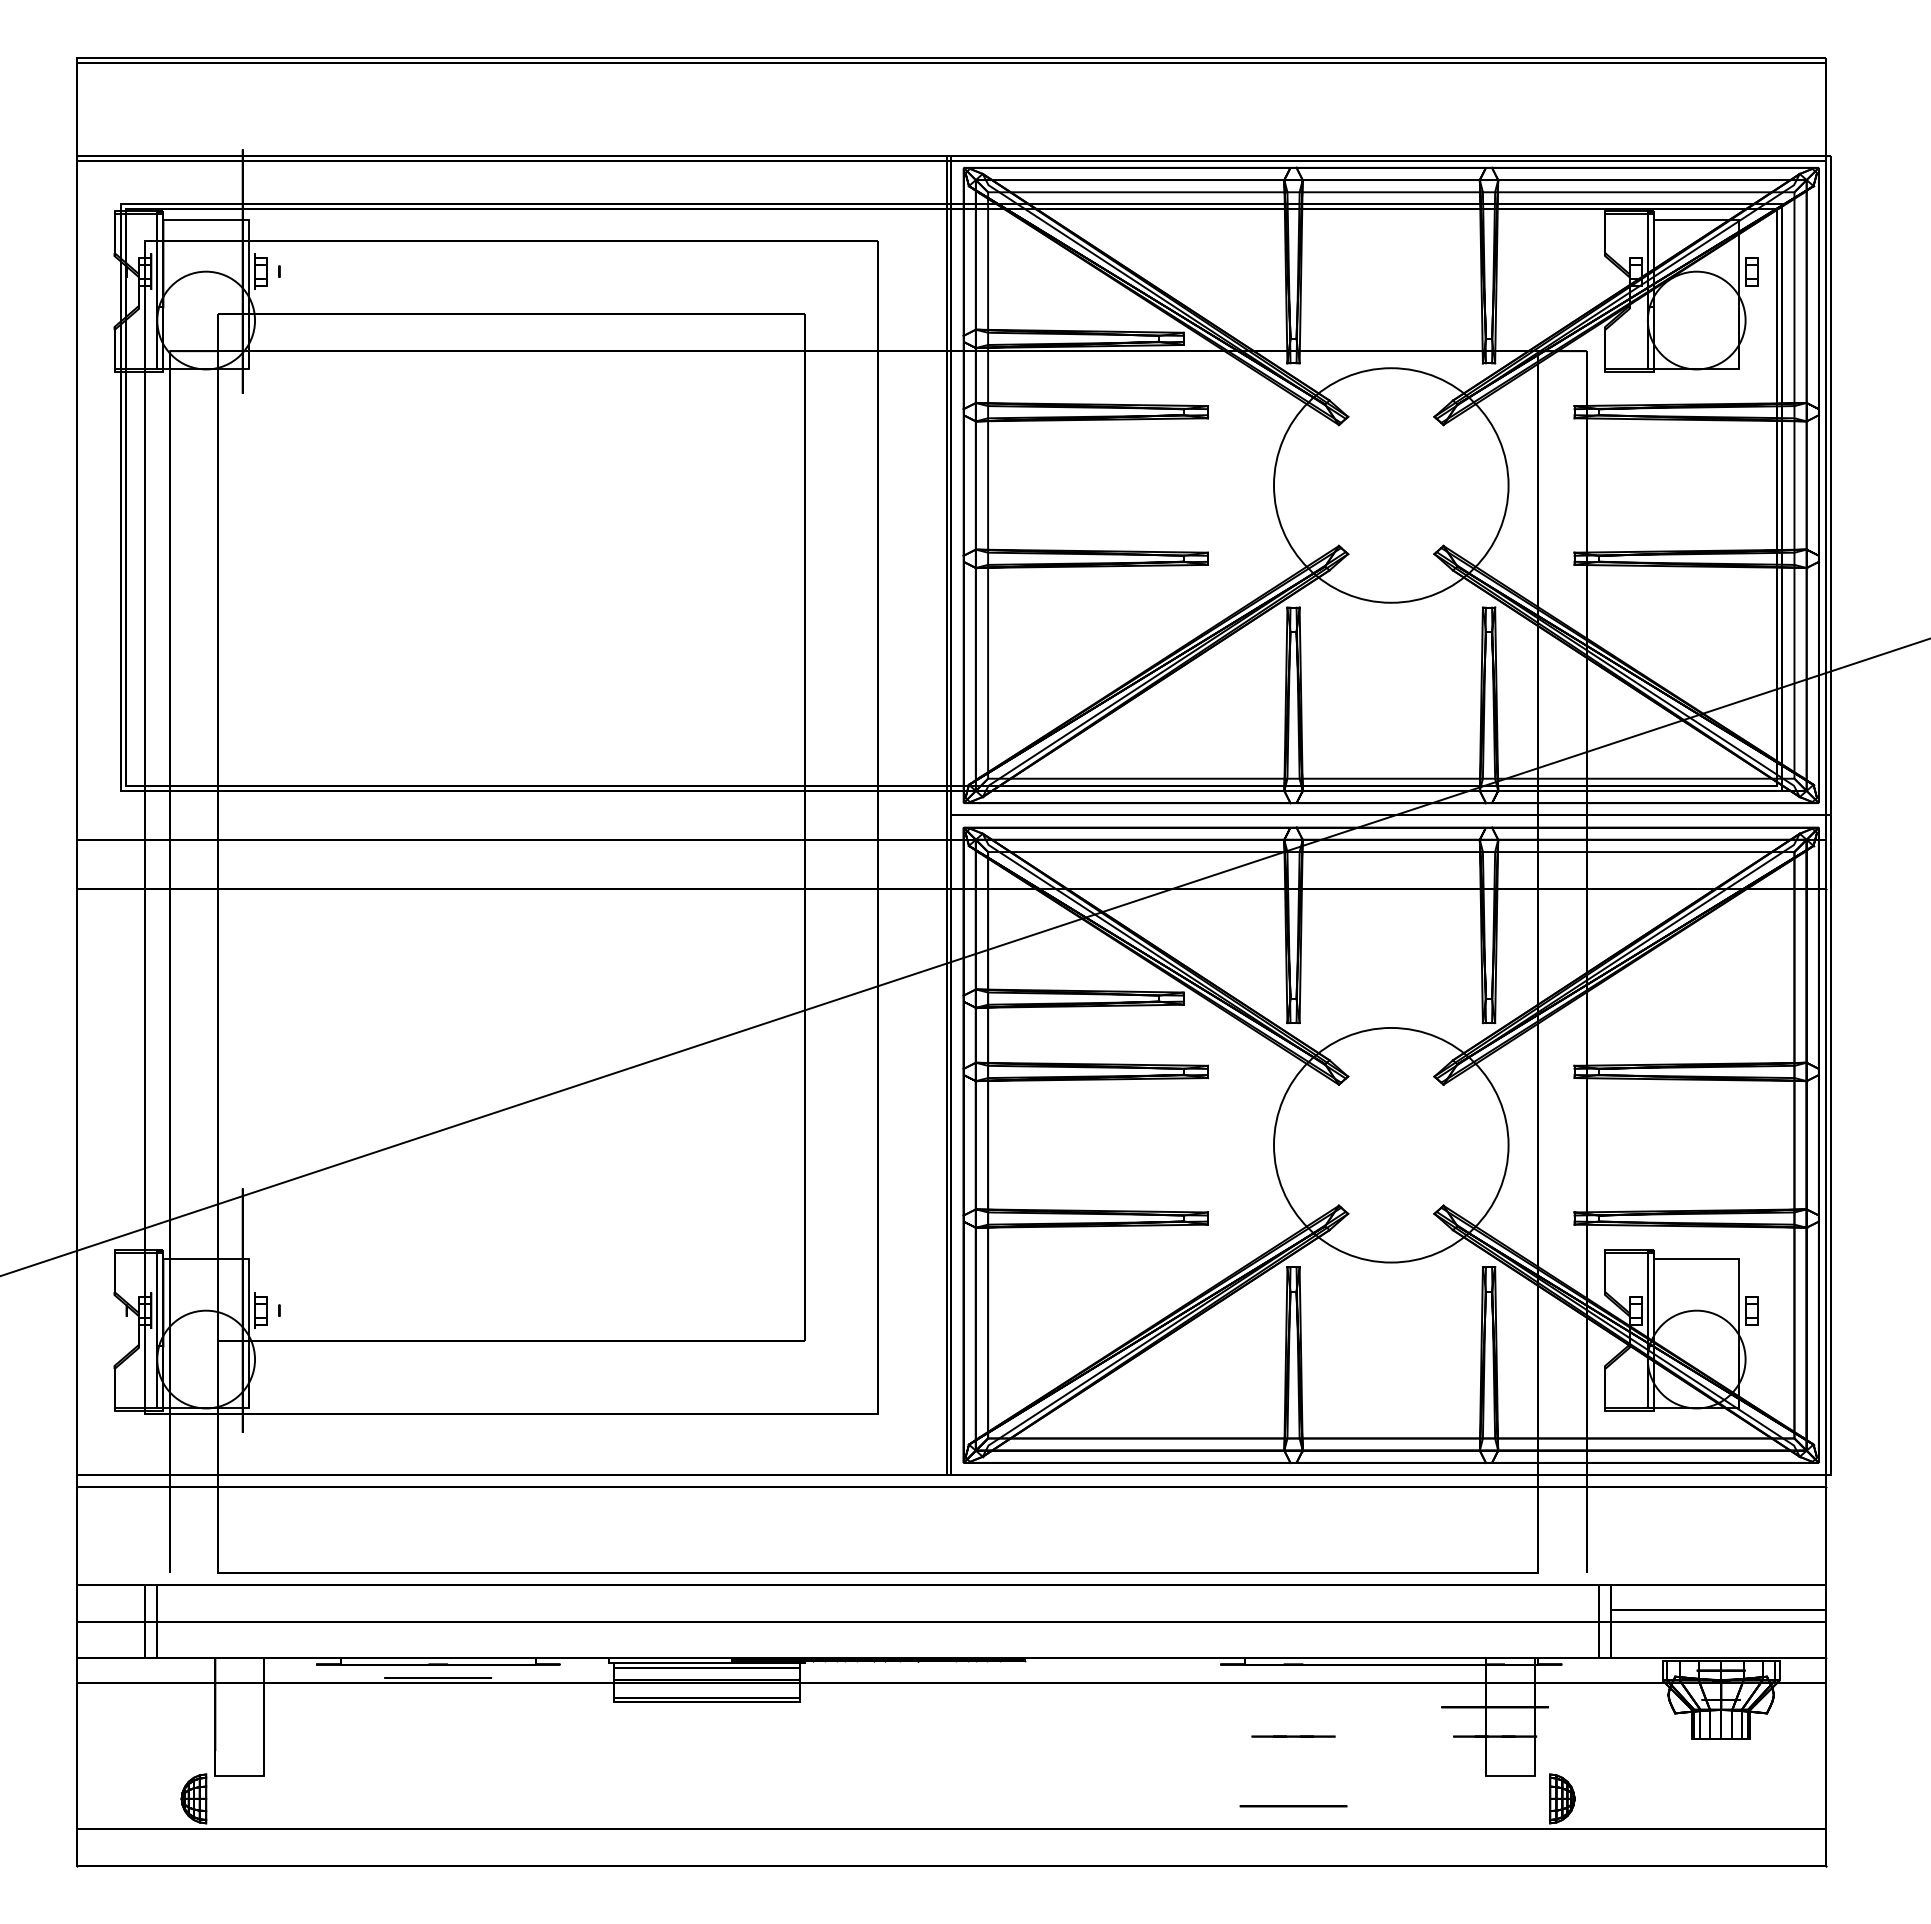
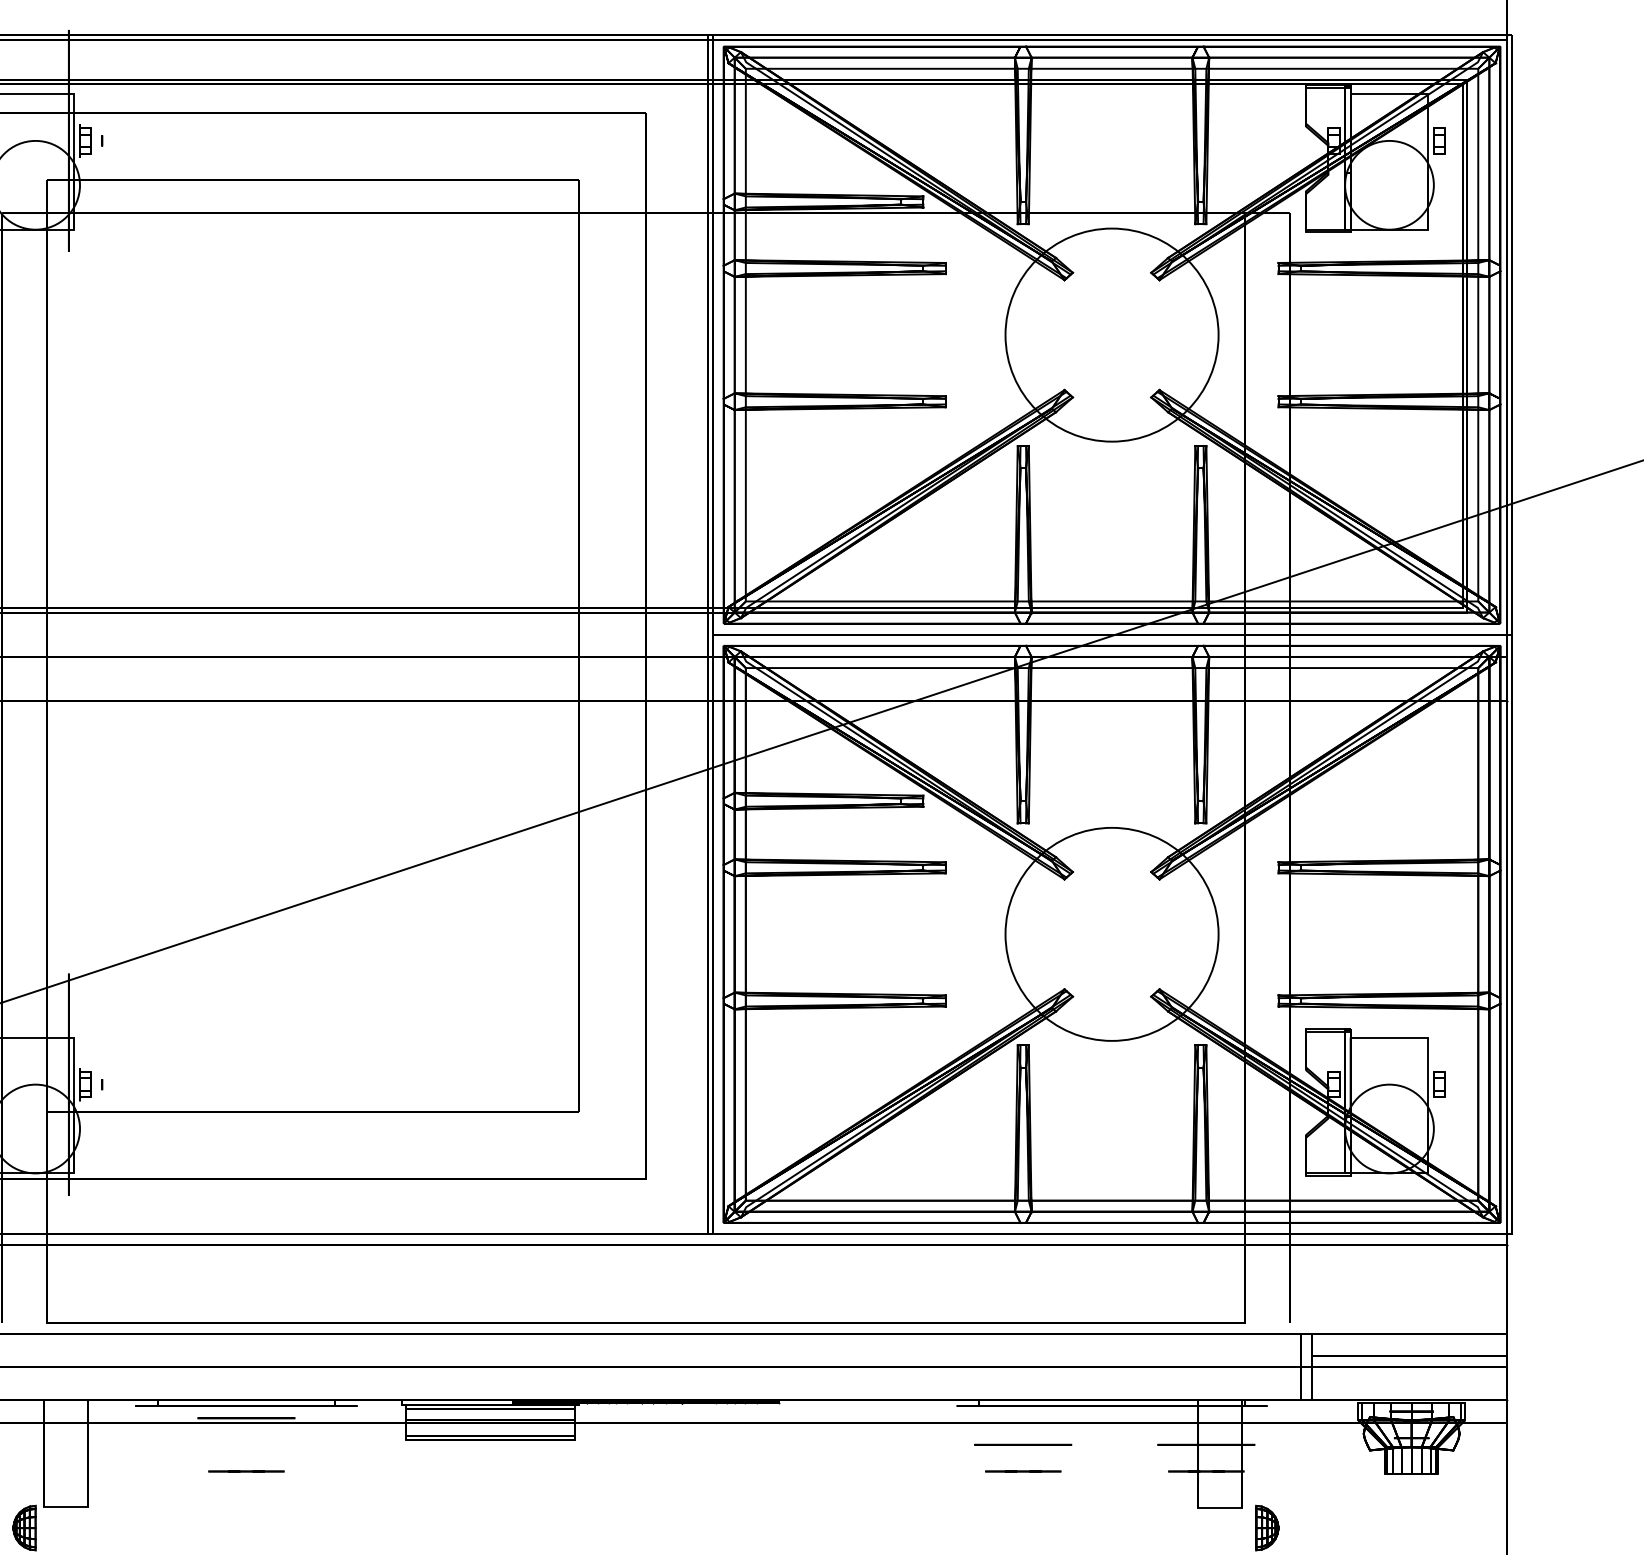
line: (438, 1736) -> (246, 1471), added
circle: (1293, 1806) -> (1023, 1445), moved

